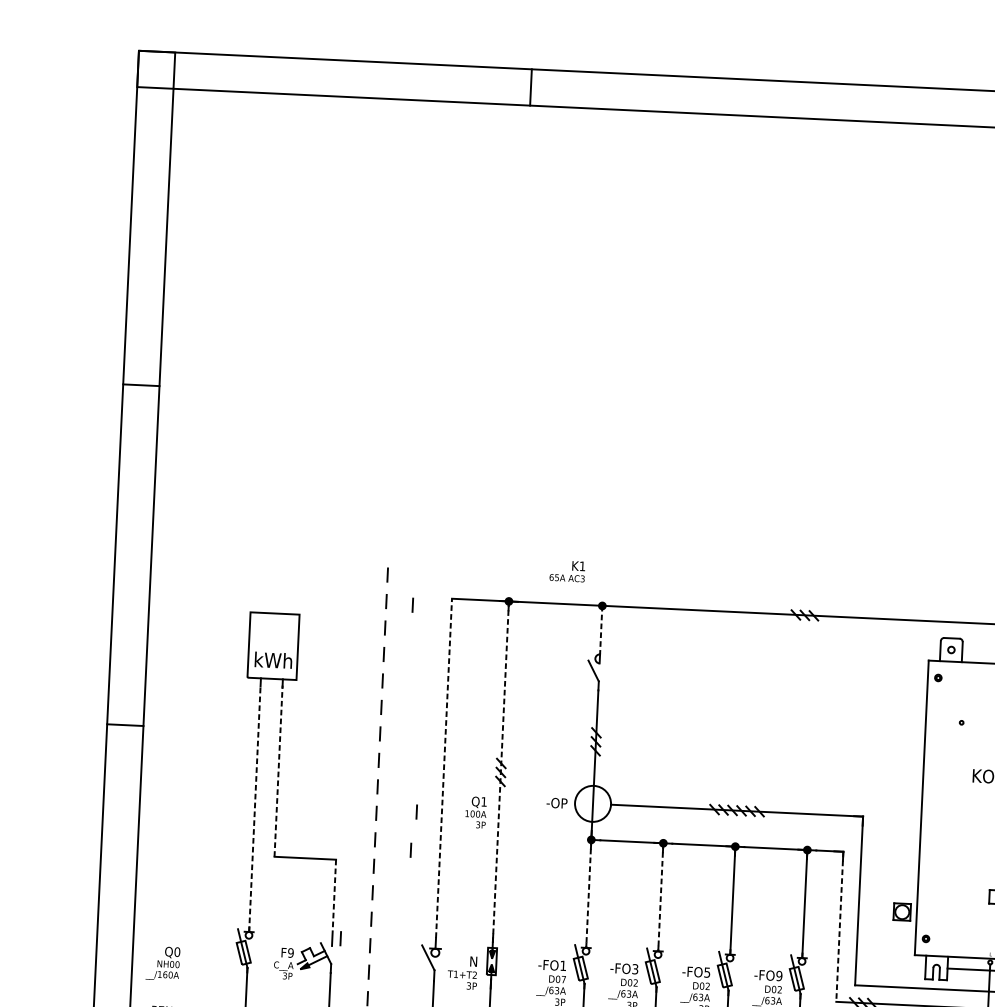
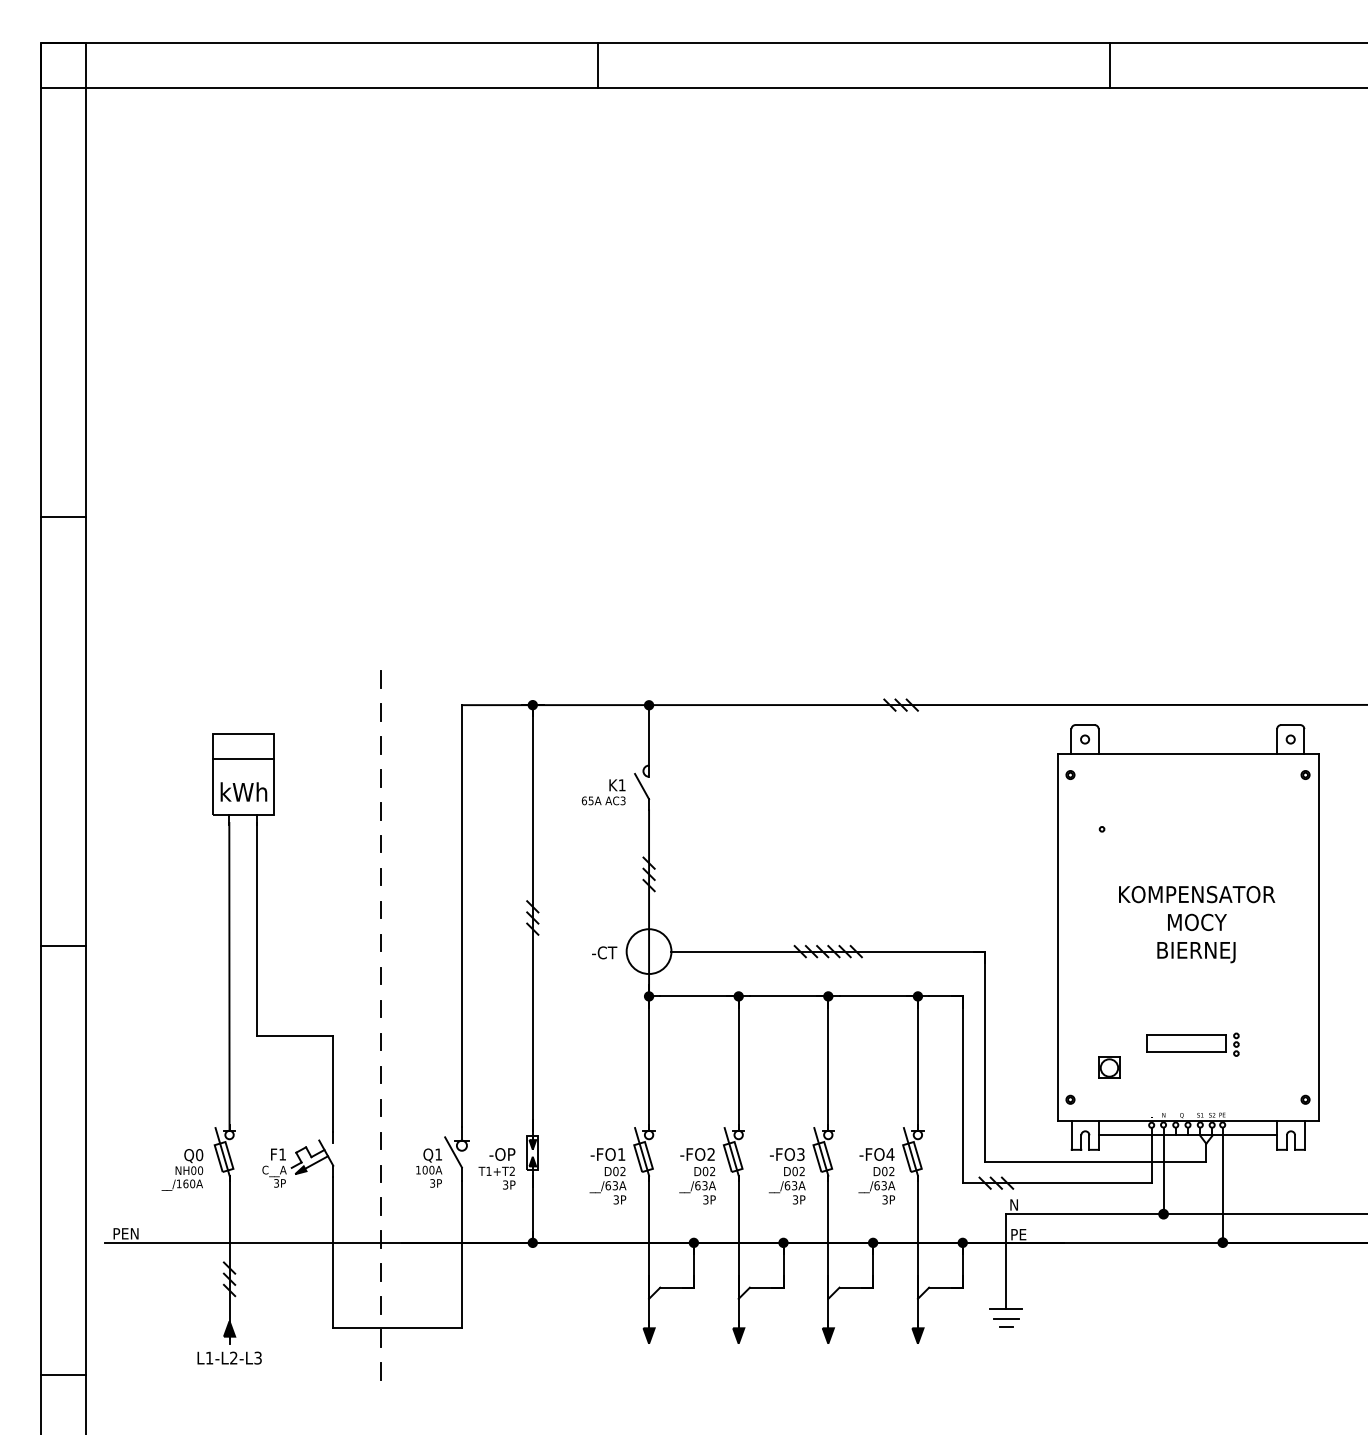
line: (531, 87) -> (598, 65), moved
line: (141, 385) -> (63, 517), moved
text: (567, 571) -> (603, 792), moved
line: (412, 605) -> (413, 715), removed
line: (601, 630) -> (649, 735), dashed -> solid
line: (273, 634) -> (242, 759), added
line: (125, 725) -> (63, 946), moved
line: (443, 767) -> (461, 915), dashed -> solid
line: (278, 771) -> (256, 929), dashed -> solid
line: (500, 772) -> (532, 918), dashed -> solid
text: (557, 802) -> (604, 952), -OP -> -CT
line: (254, 807) -> (229, 976), dashed -> solid
line: (416, 811) -> (430, 971), removed
text: (476, 811) -> (429, 1167), moved
line: (410, 849) -> (425, 1019), removed
line: (589, 894) -> (649, 1064), dashed -> solid
line: (660, 897) -> (738, 1064), dashed -> solid
line: (334, 898) -> (333, 1084), dashed -> solid
part: (902, 911) -> (1109, 1067), moved
line: (839, 927) -> (962, 1090), dashed -> solid
line: (340, 938) -> (343, 1133), removed
text: (290, 953) -> (282, 1154), F9 -> F1
text: (467, 961) -> (502, 1154), N -> -OP
text: (163, 963) -> (182, 1169), moved
text: (634, 969) -> (710, 1154), -FO3 -> -FO2
text: (707, 971) -> (800, 1153), -FO5 -> -FO3
text: (779, 976) -> (890, 1154), -FO9 -> -FO4
text: (563, 979) -> (622, 1171), D07 -> D02

